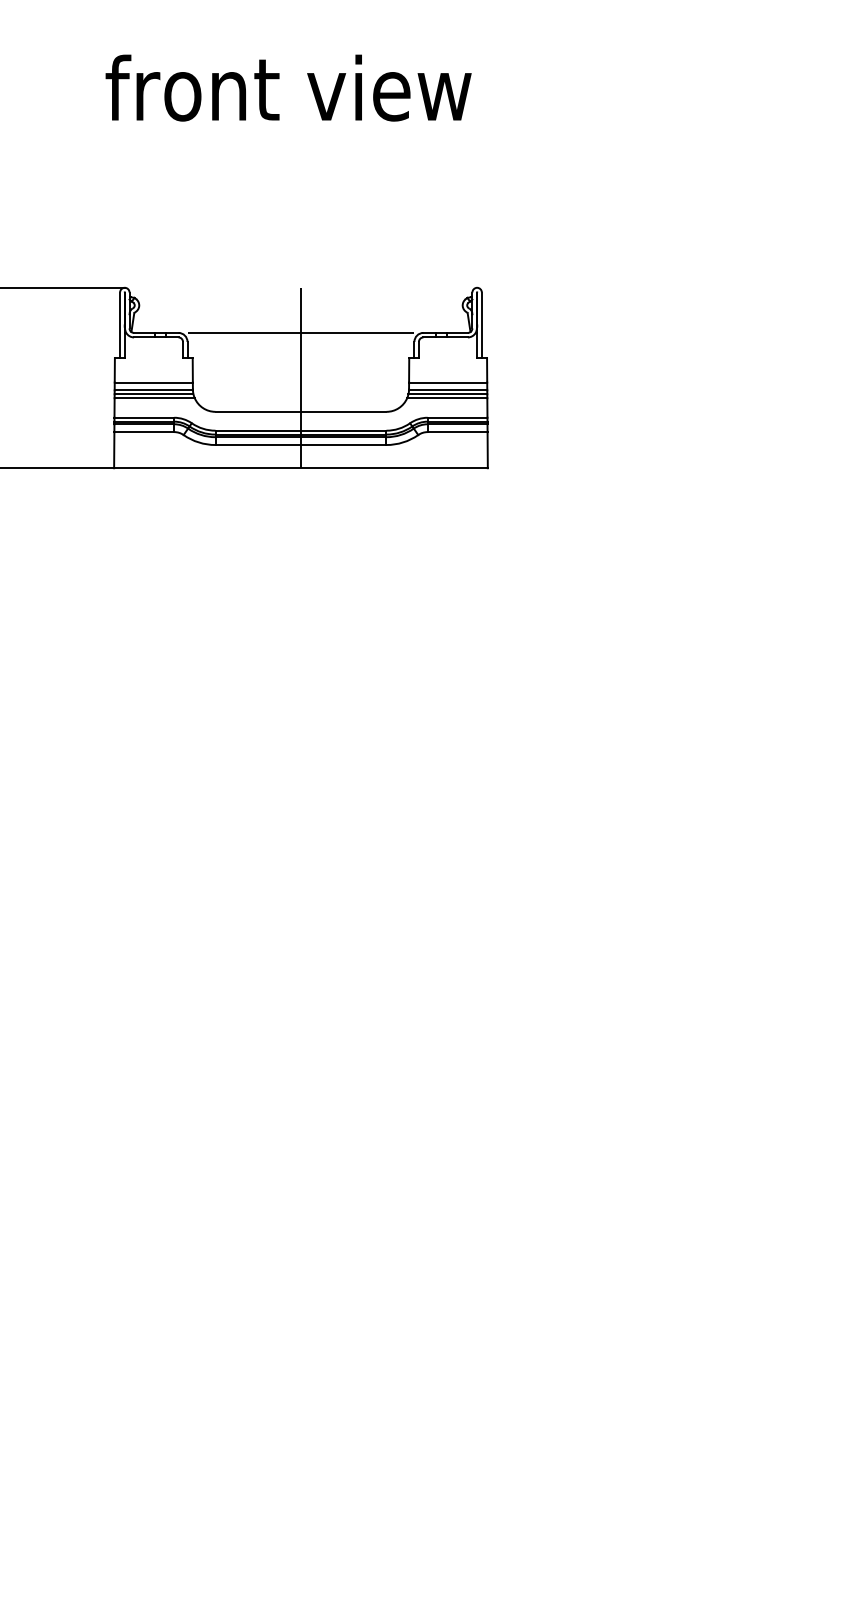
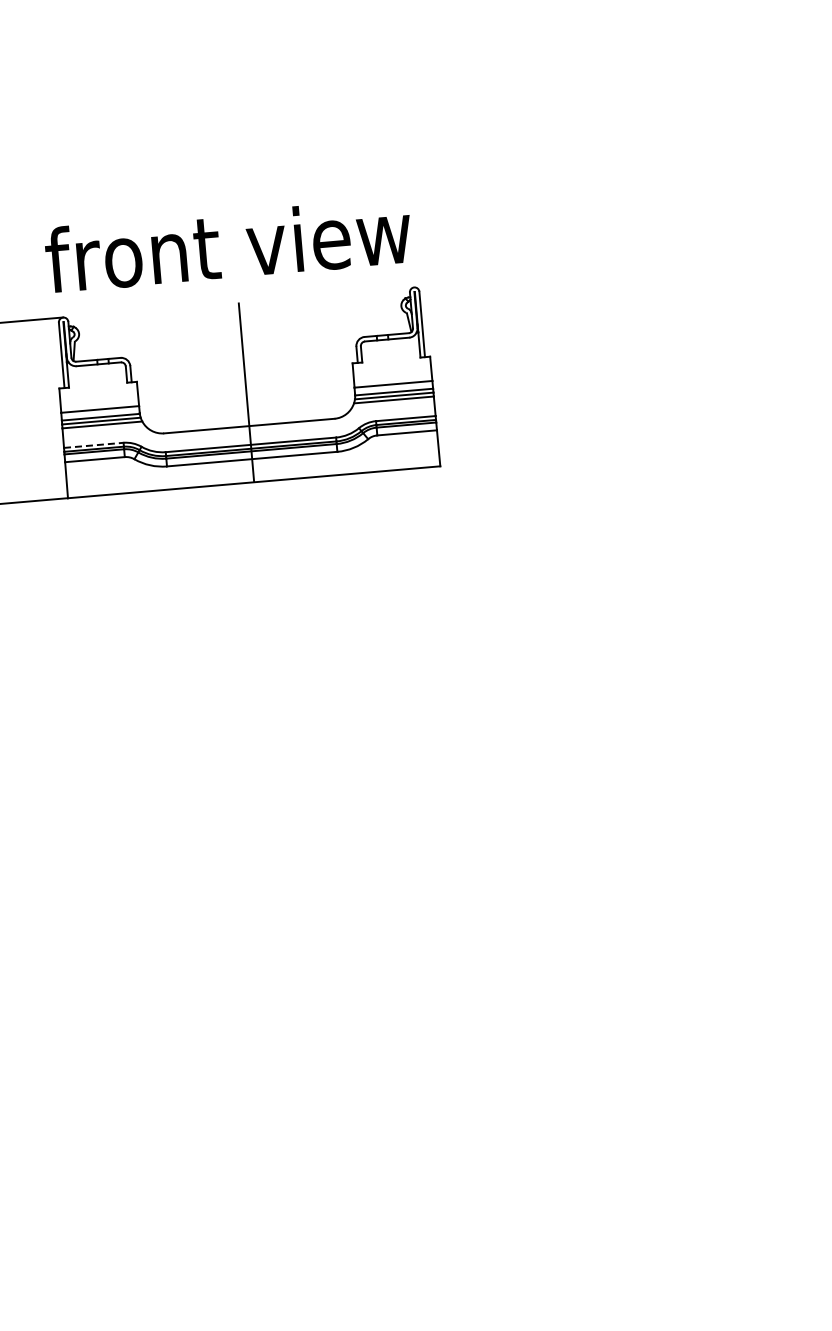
text: (288, 87) -> (228, 244), moved
line: (300, 332) -> (242, 347), removed
line: (144, 417) -> (93, 445), solid -> dashed

